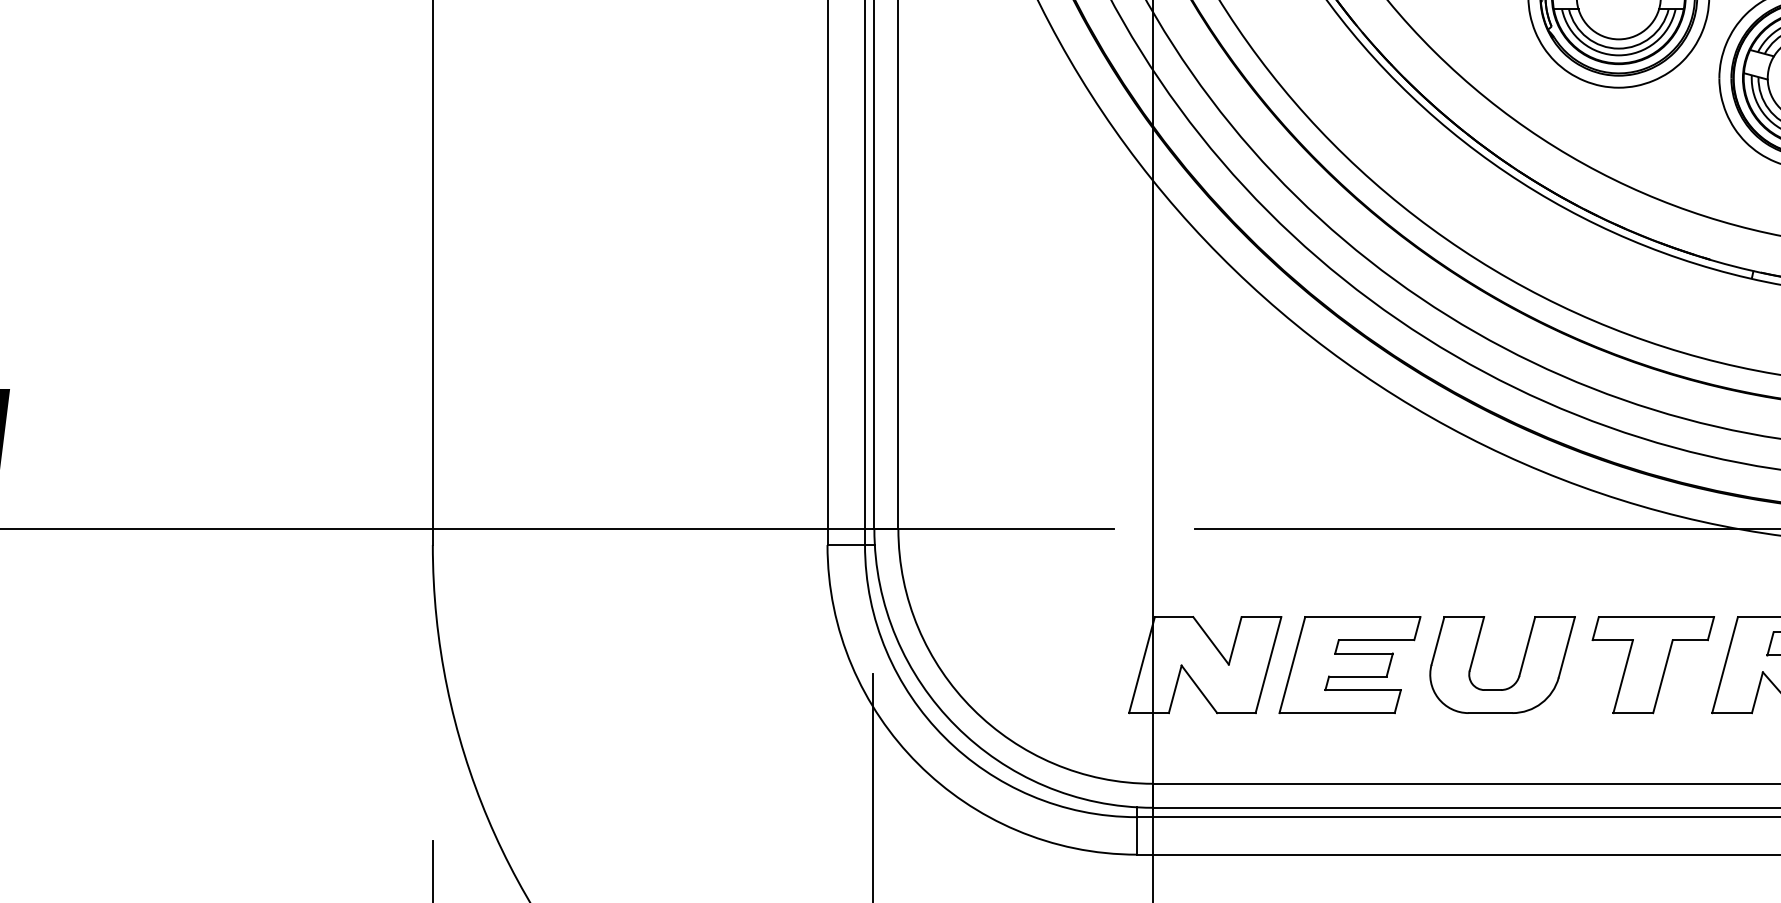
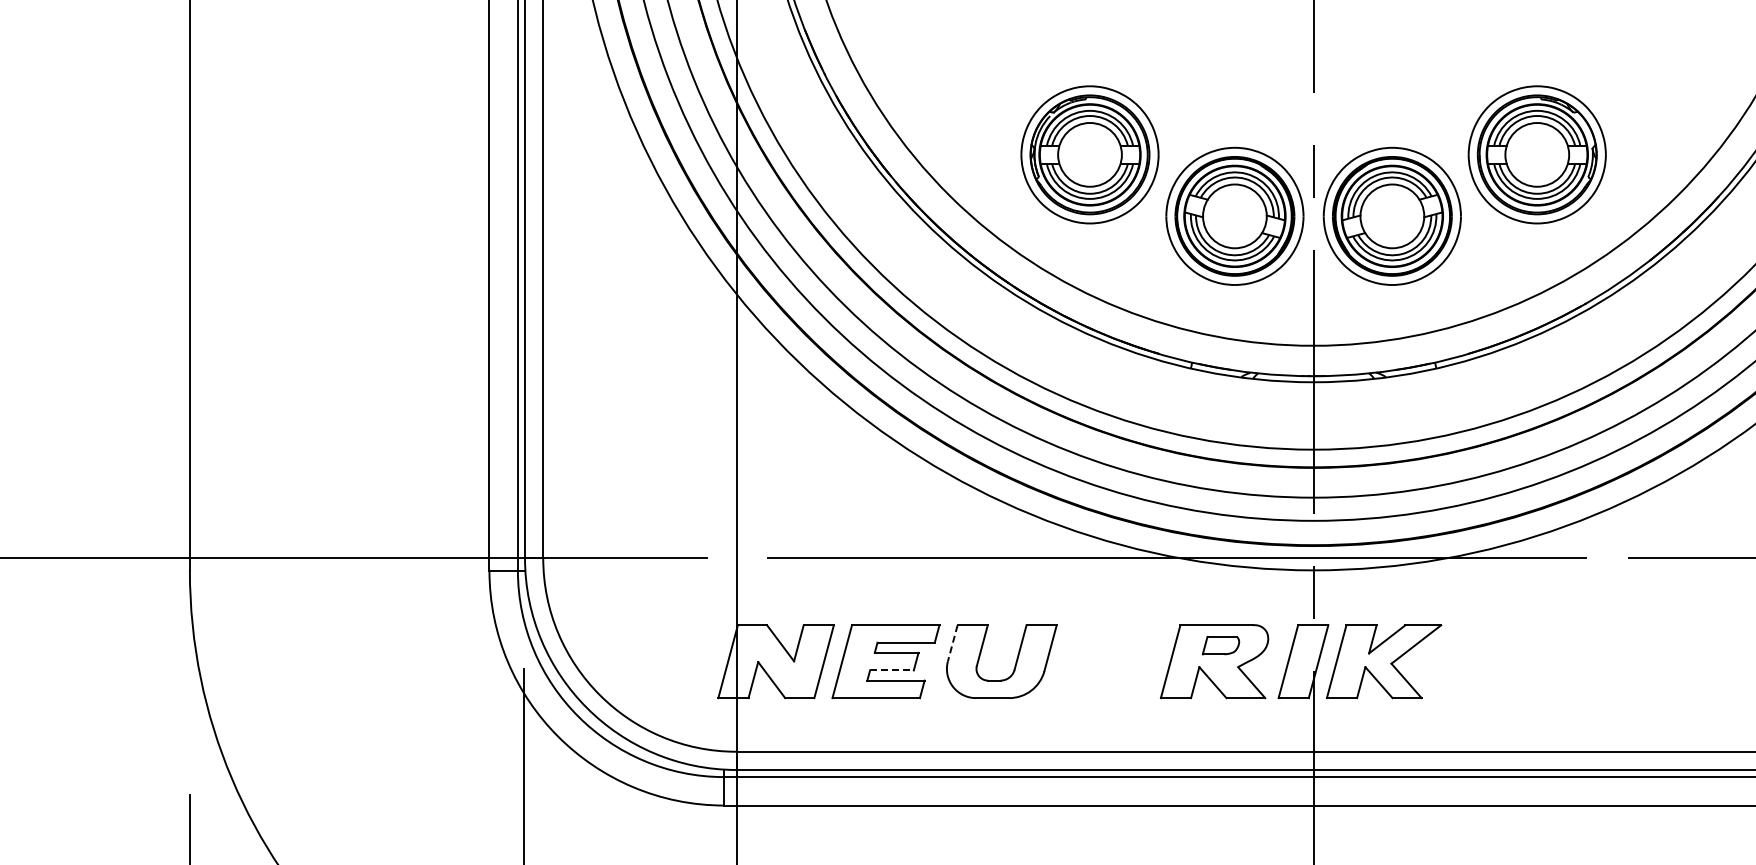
line: (1437, 641) -> (952, 643), solid -> dashed
part: (1653, 664) -> (1116, 661), removed
line: (1357, 676) -> (891, 670), solid -> dashed

